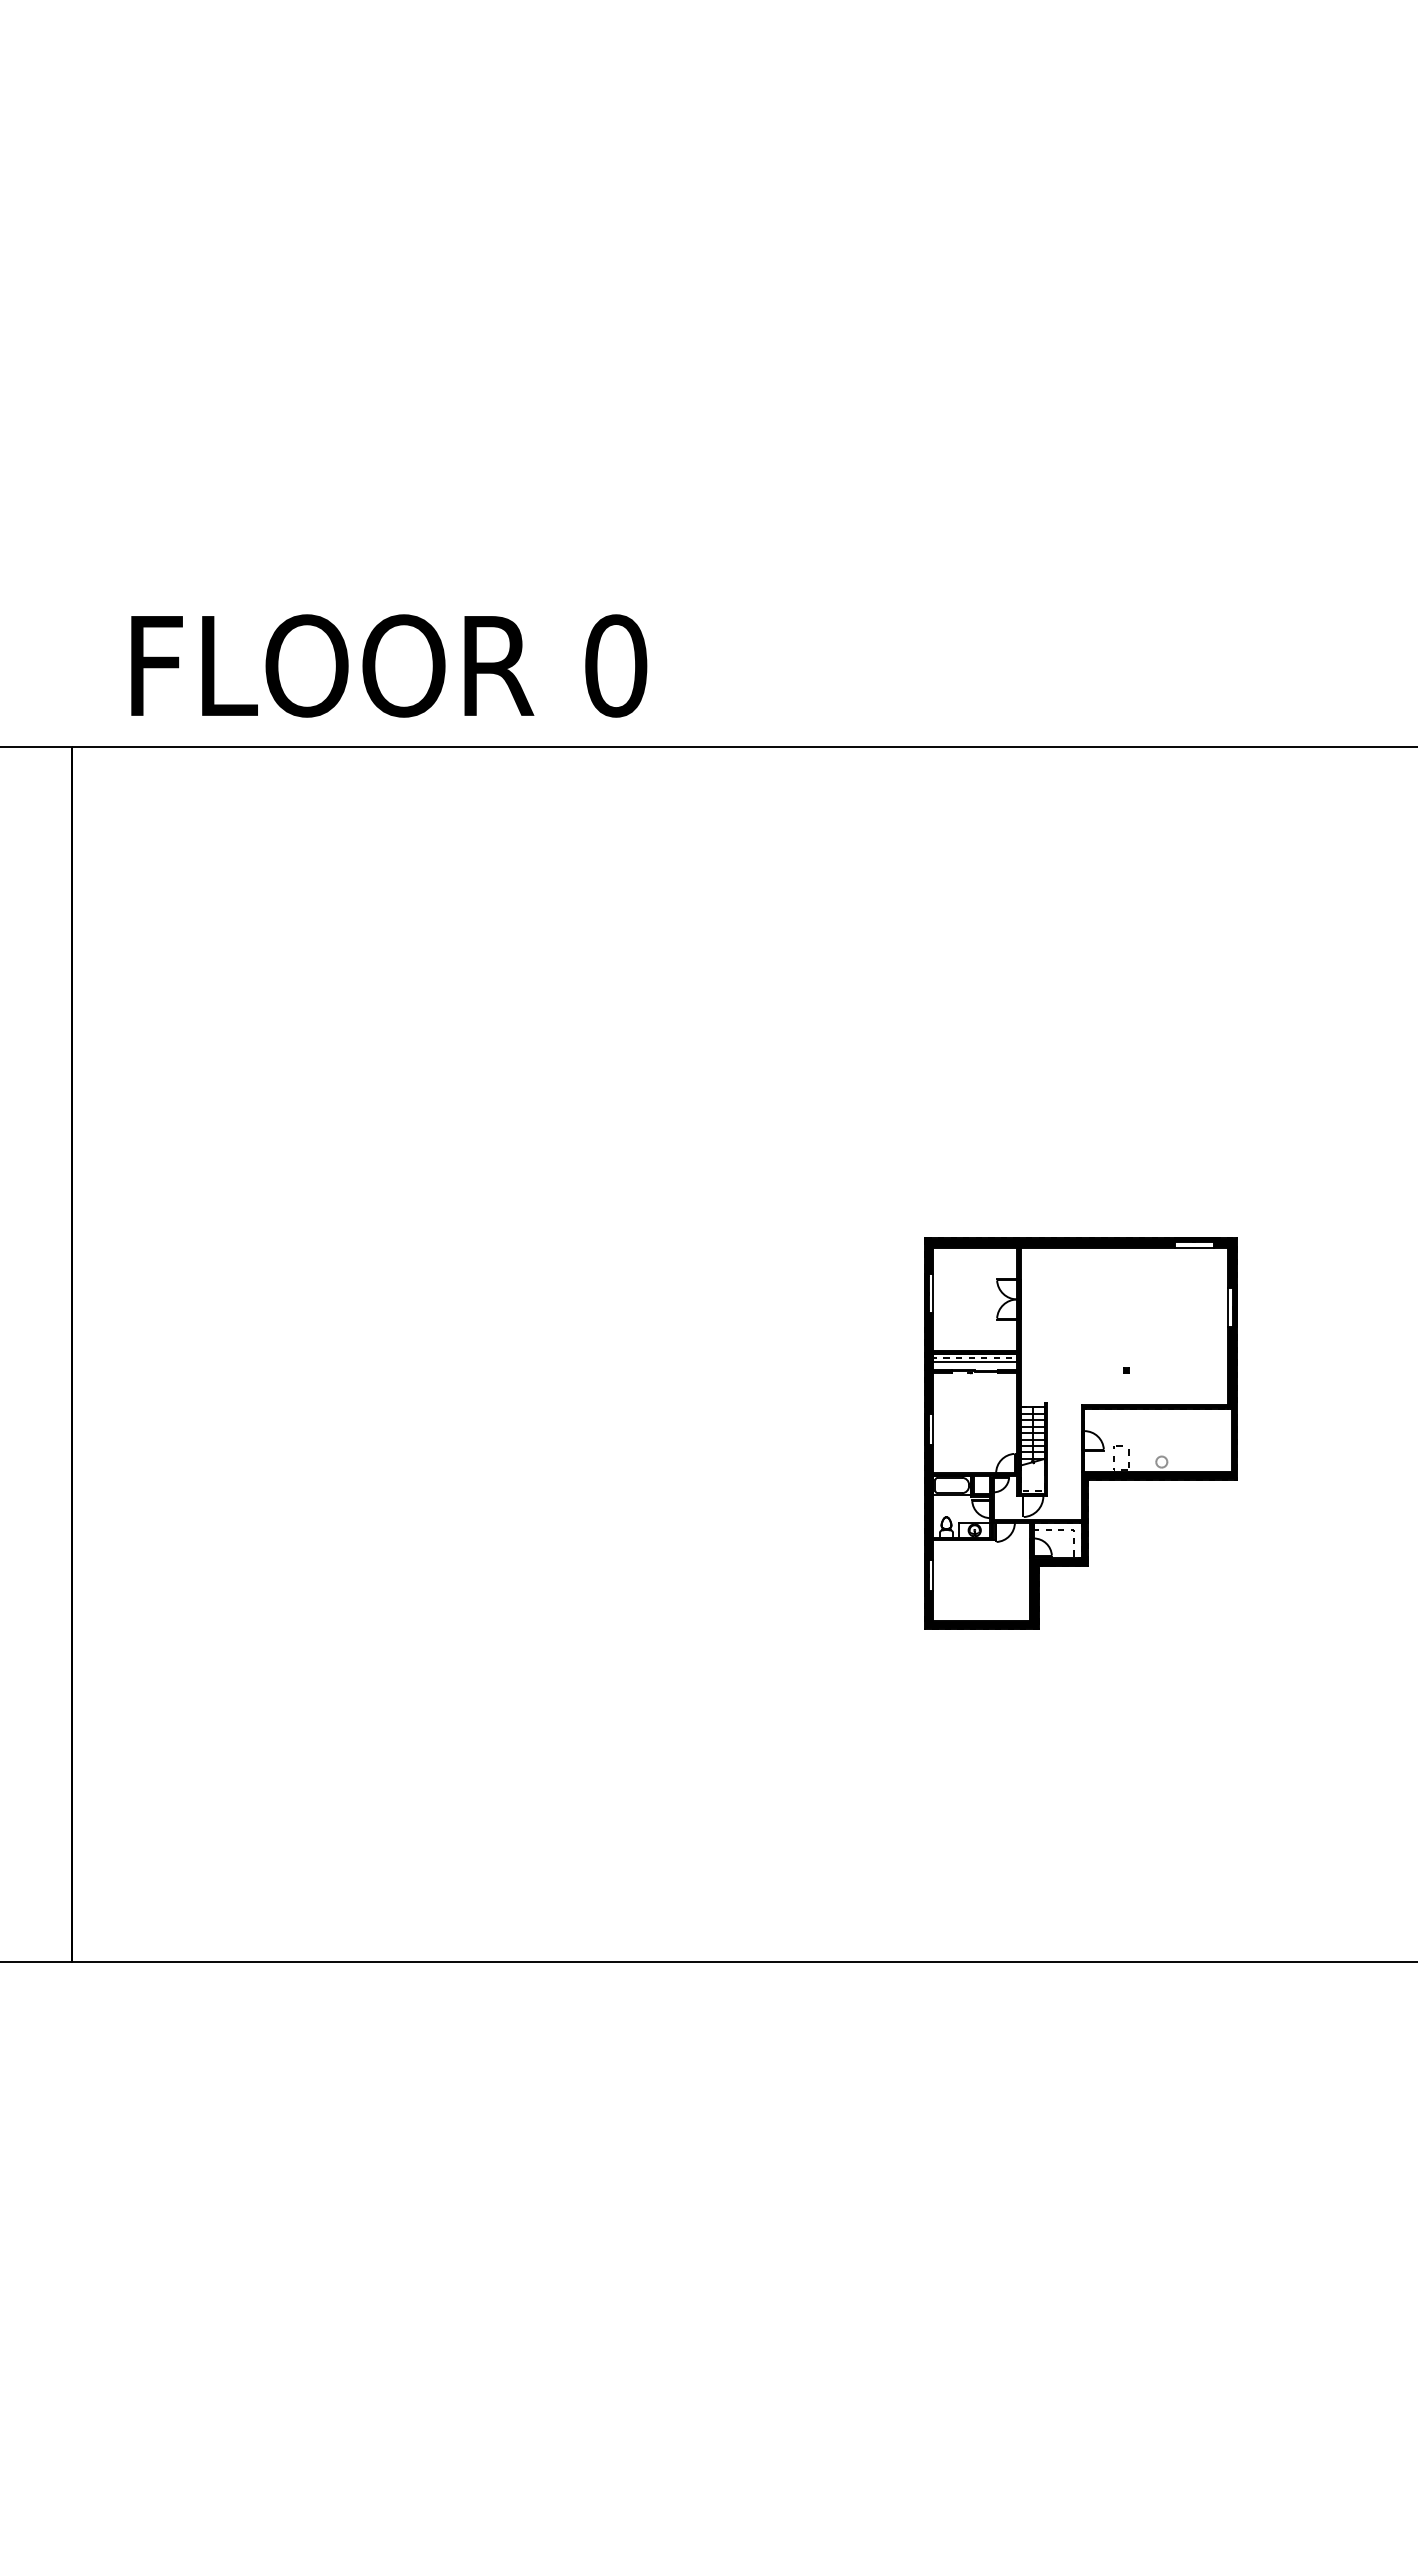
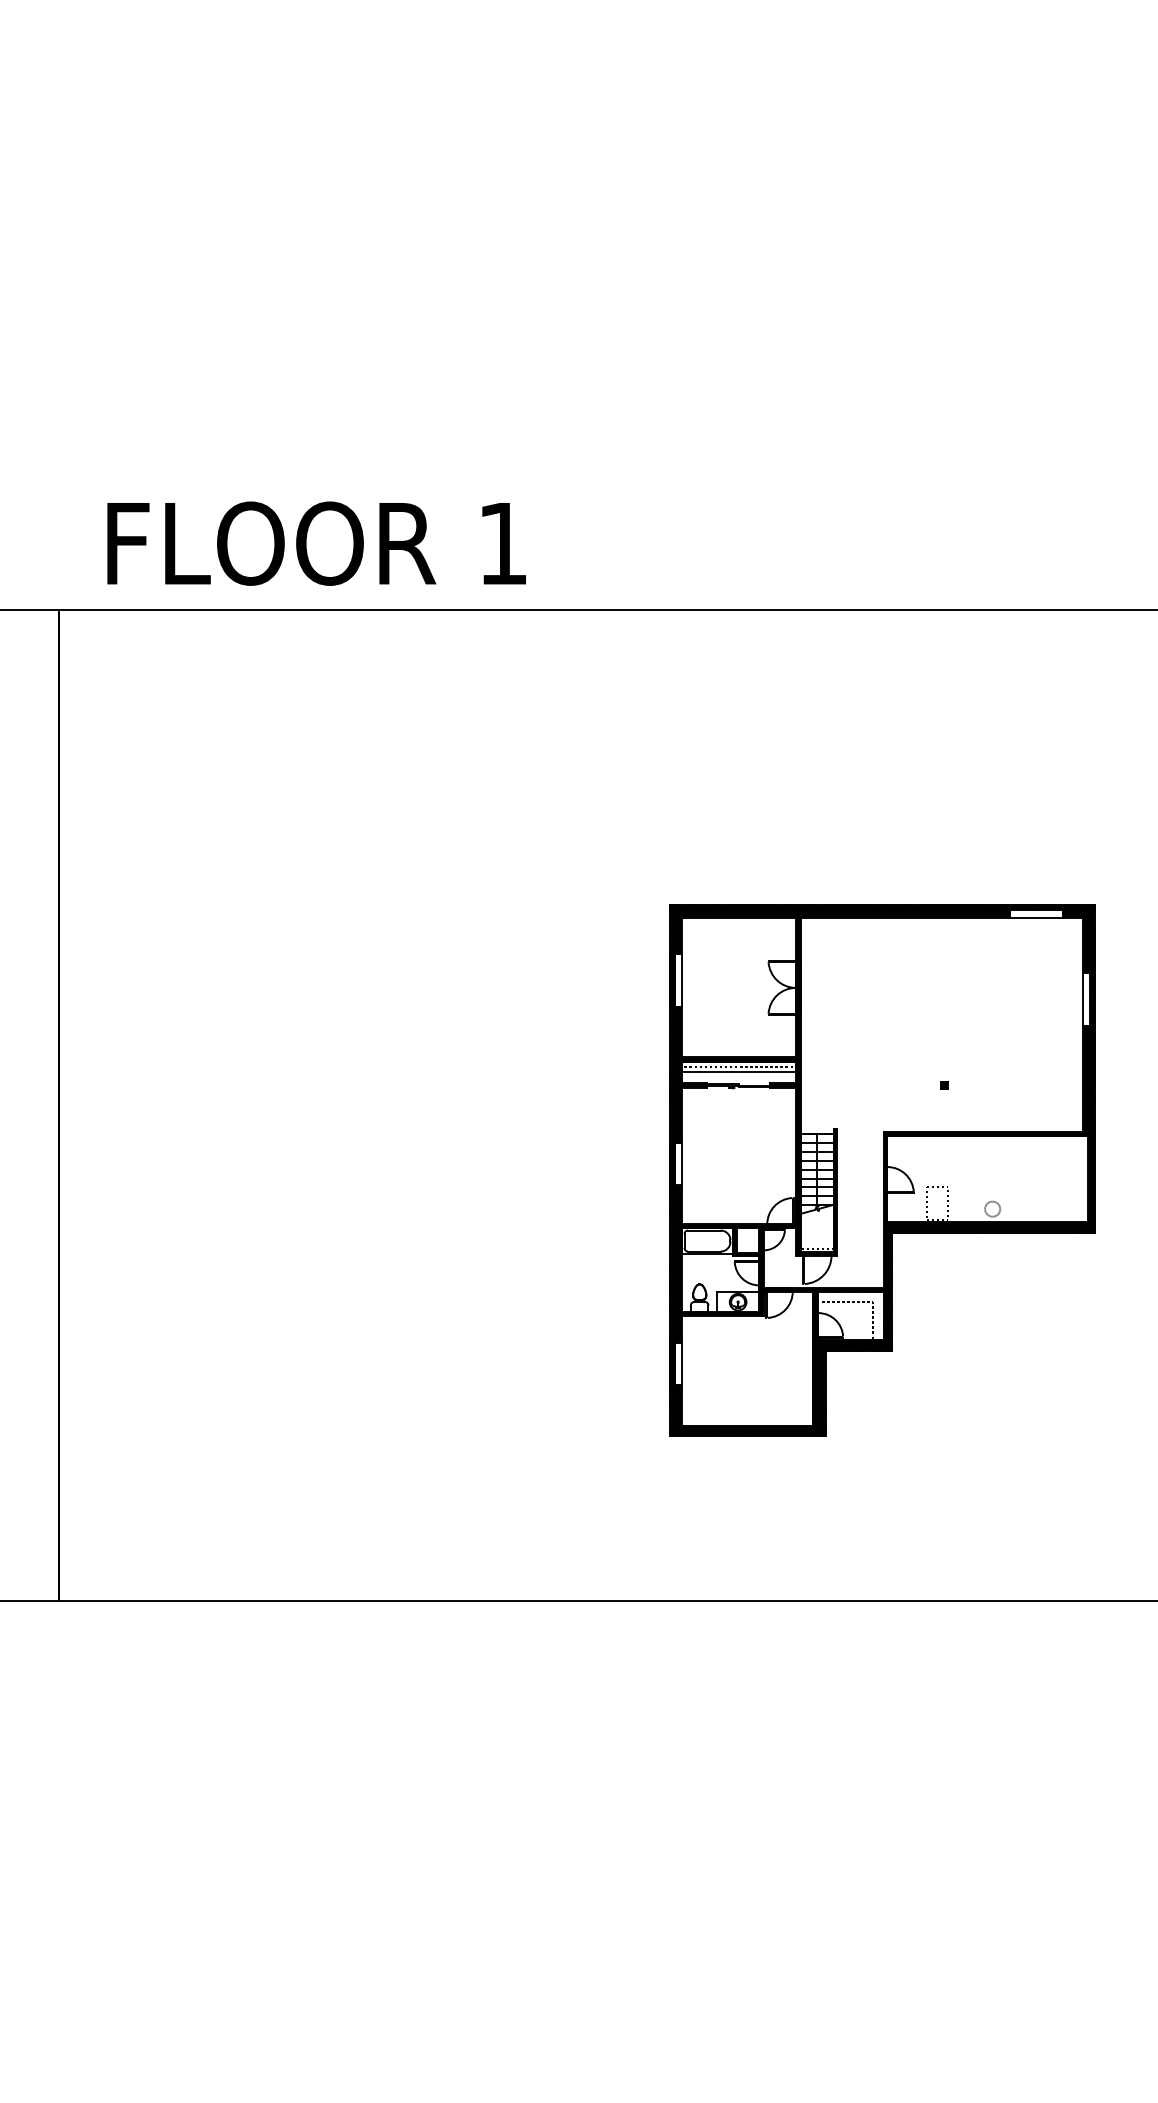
text: (616, 665) -> (503, 543), 0 -> 1
part: (1080, 1433) -> (882, 1170), size x1.67

